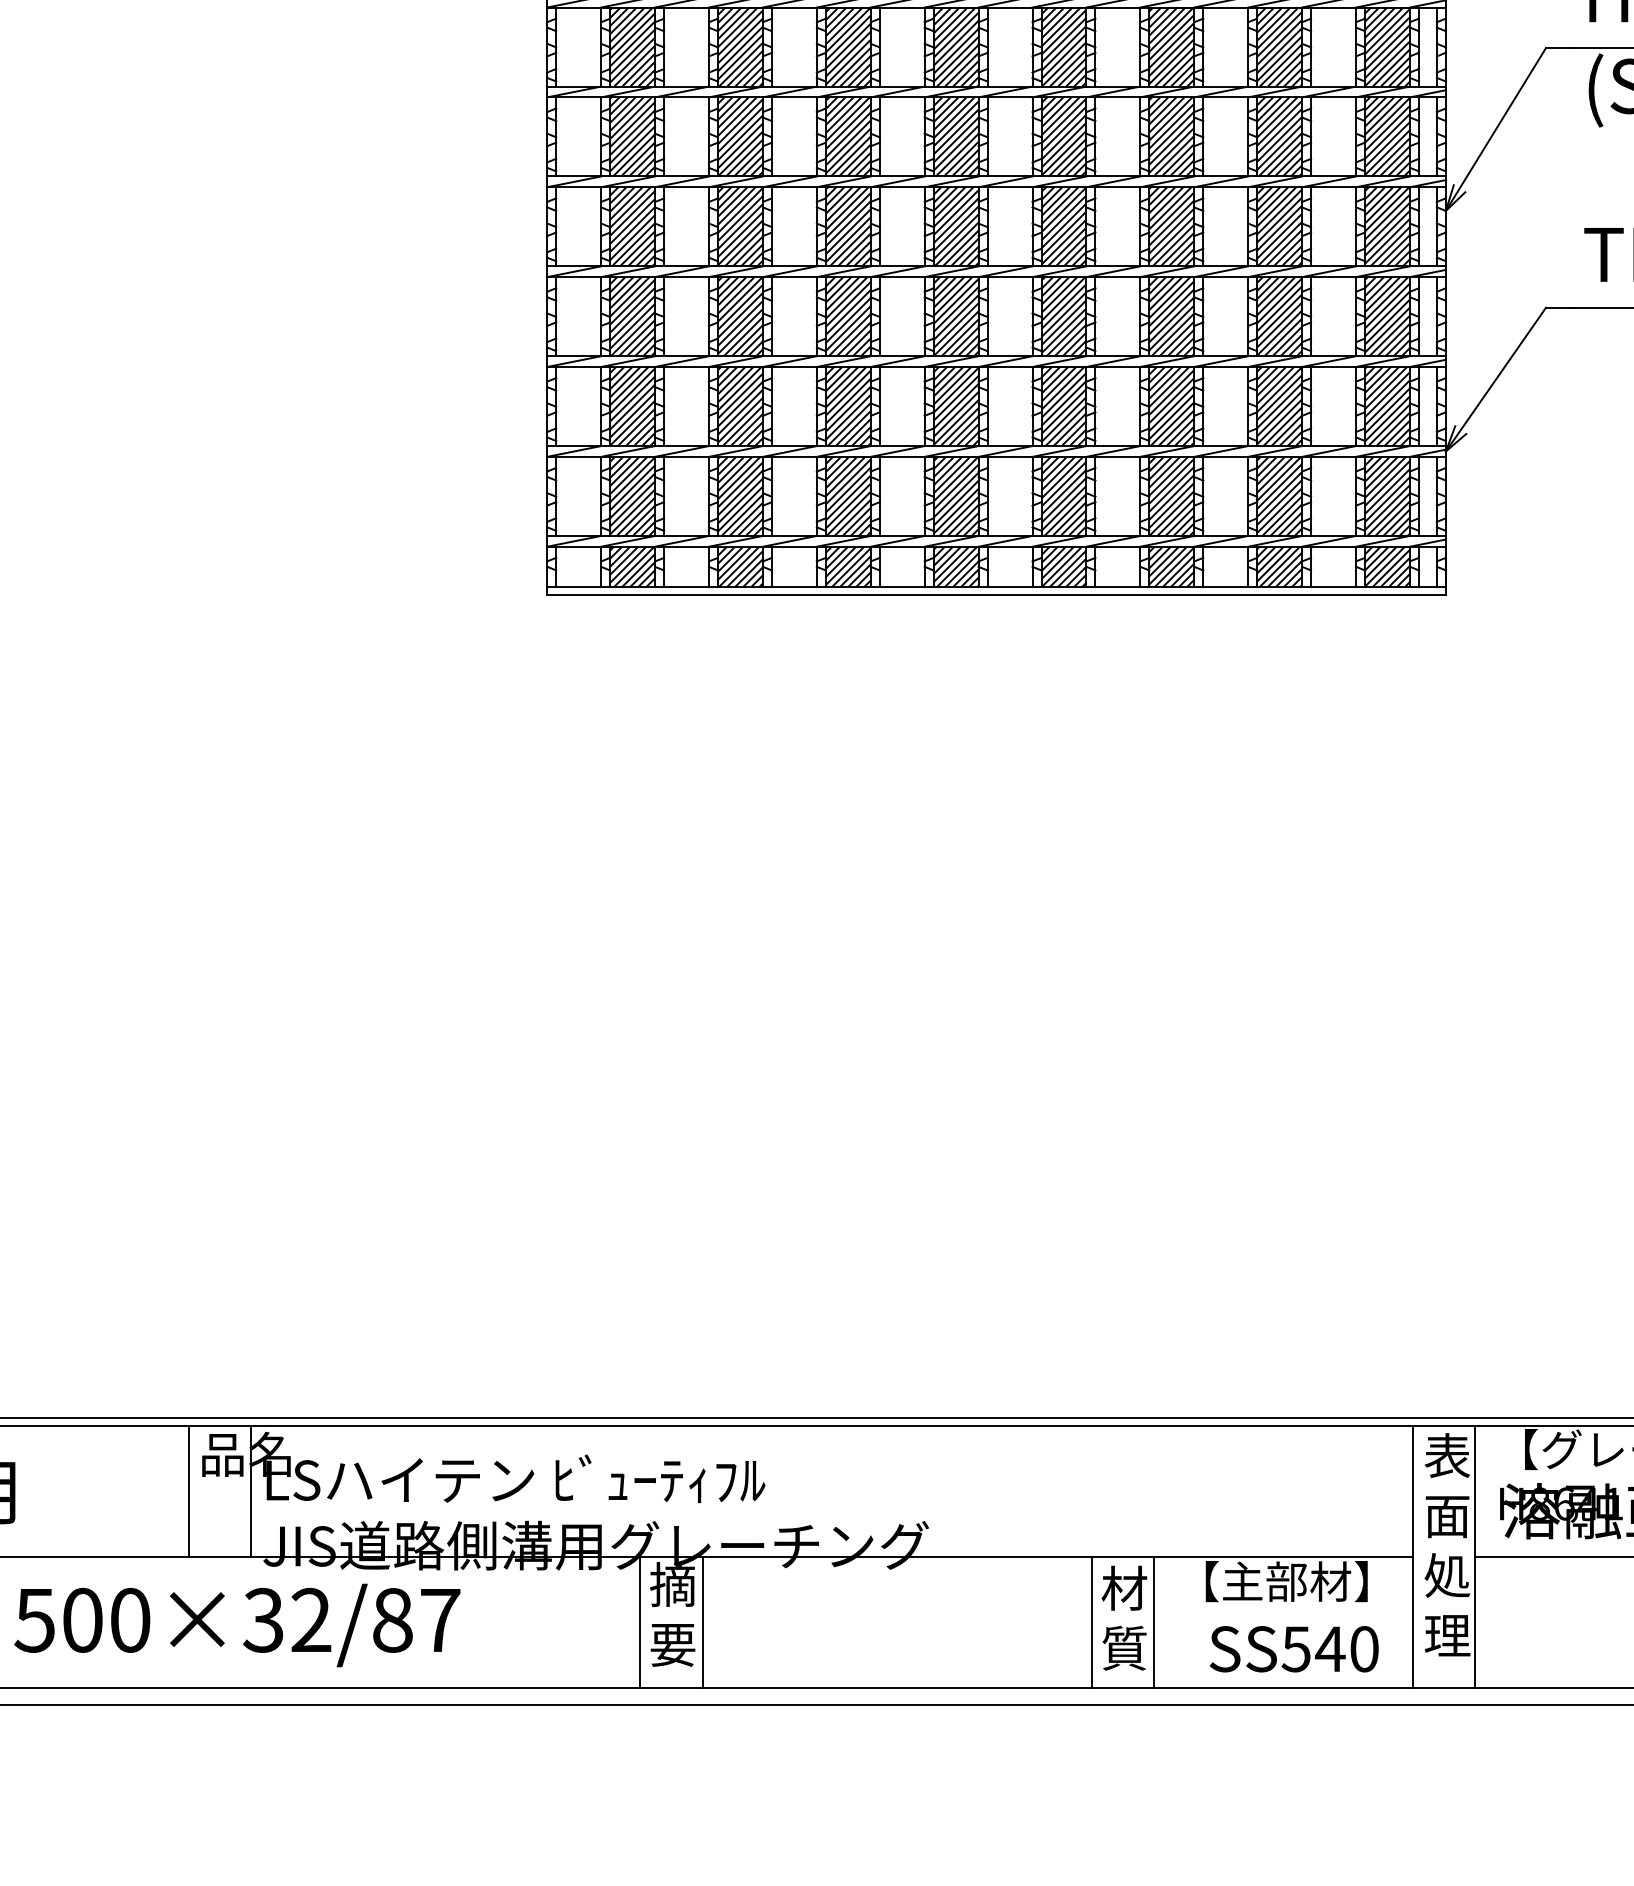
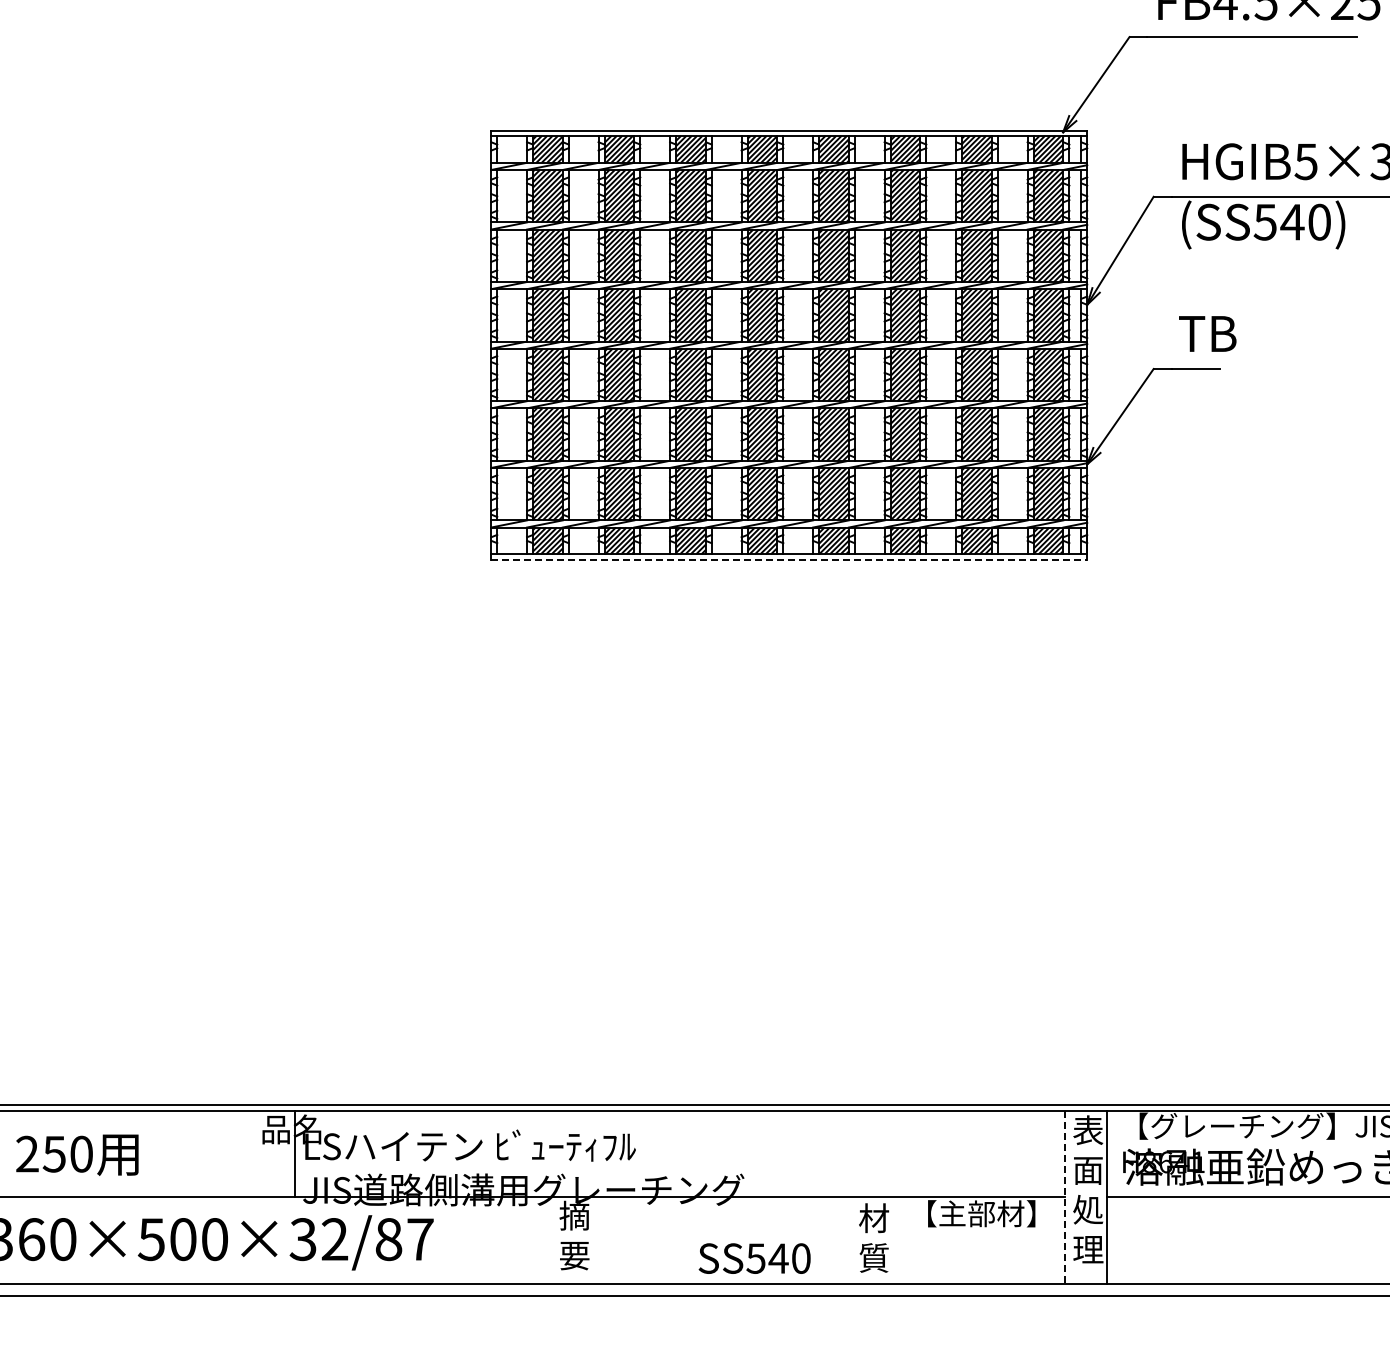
line: (996, 594) -> (789, 559), solid -> dashed
line: (188, 1490) -> (253, 1153), removed
line: (1413, 1557) -> (1065, 1197), solid -> dashed
line: (639, 1621) -> (552, 1240), removed
line: (702, 1621) -> (594, 1240), removed
line: (1091, 1621) -> (852, 1240), removed
line: (1153, 1621) -> (893, 1240), removed
text: (1293, 1649) -> (754, 1258), moved

